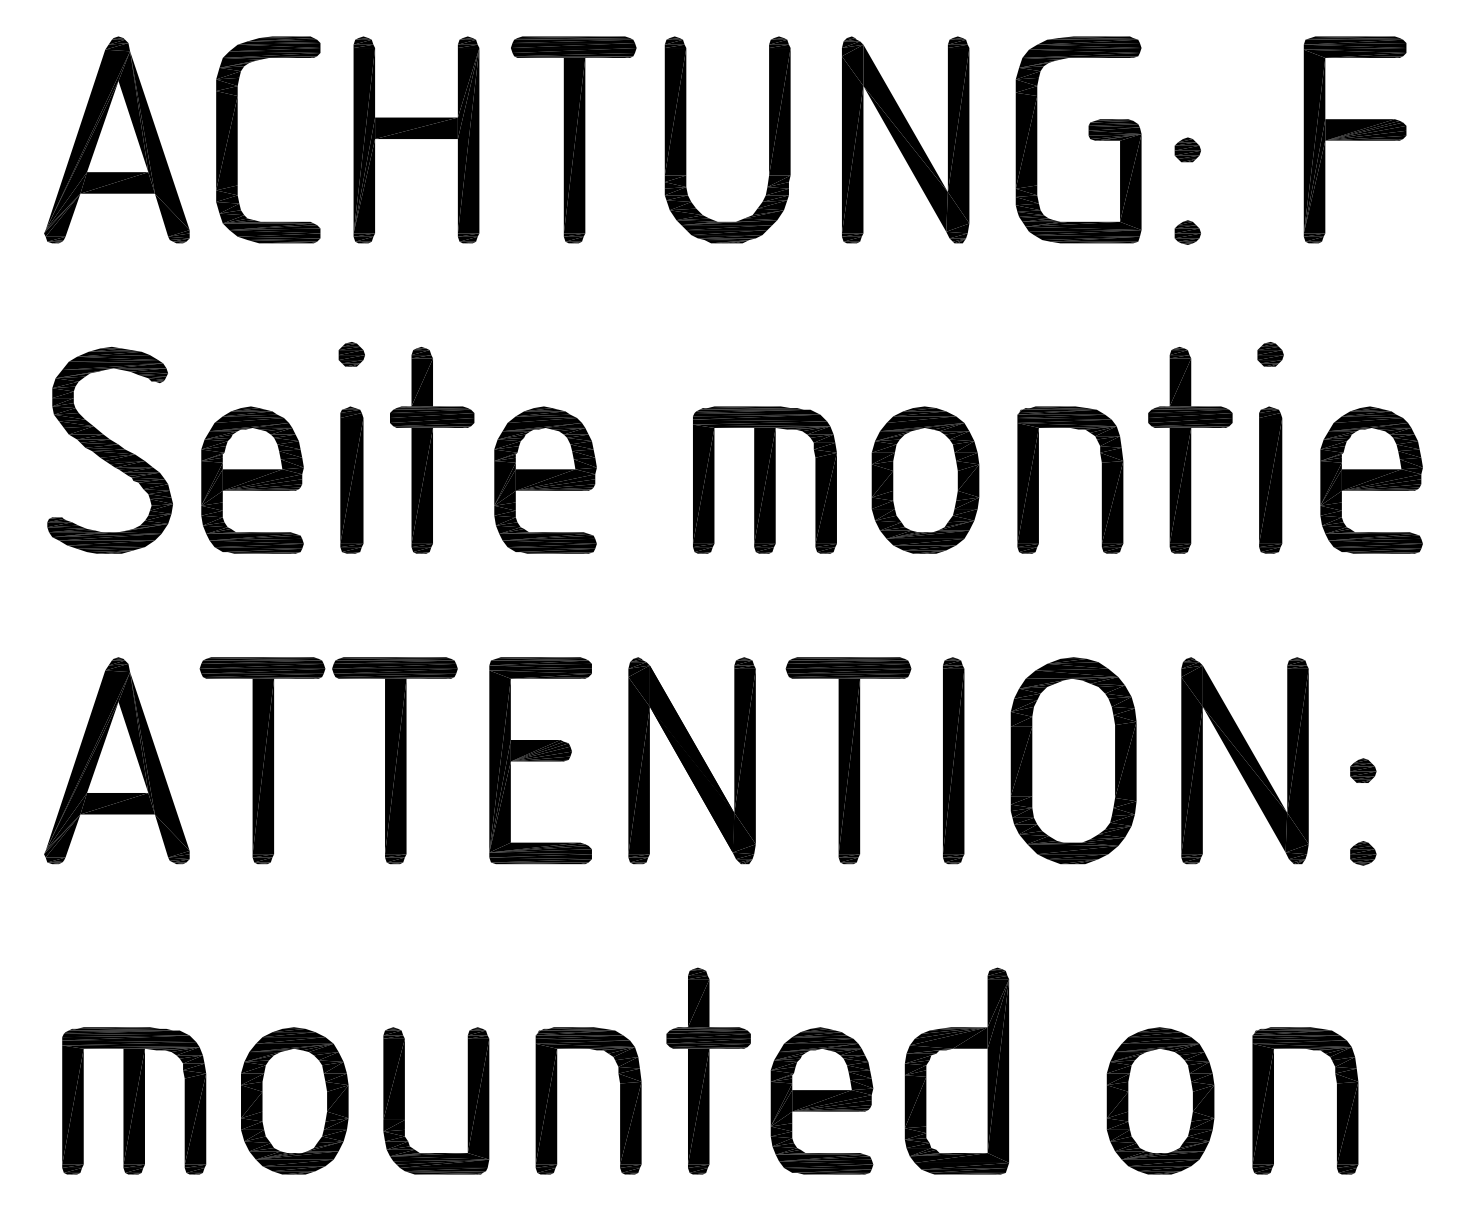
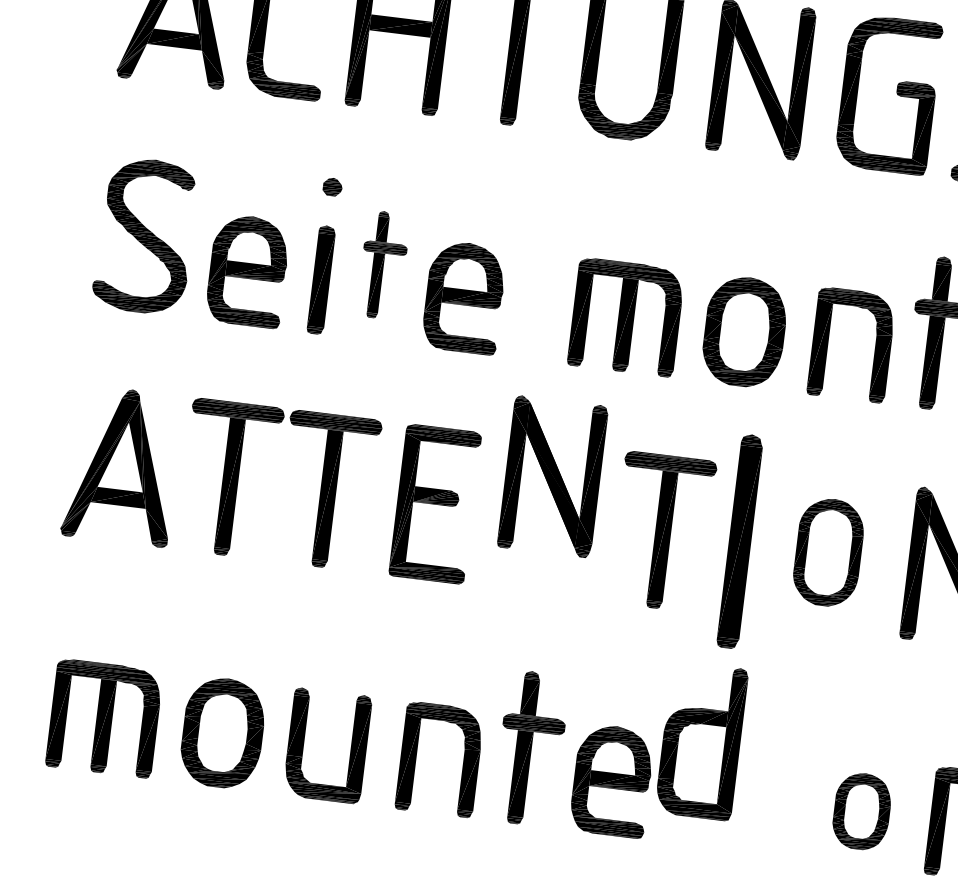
part: (432, 450) -> (383, 265), size x0.7
part: (691, 760) -> (552, 476), moved
part: (953, 760) -> (740, 541), size x1.4
part: (1073, 760) -> (828, 552), size x0.7
part: (956, 1070) -> (701, 740), moved
part: (1160, 1100) -> (862, 811), size x0.7

